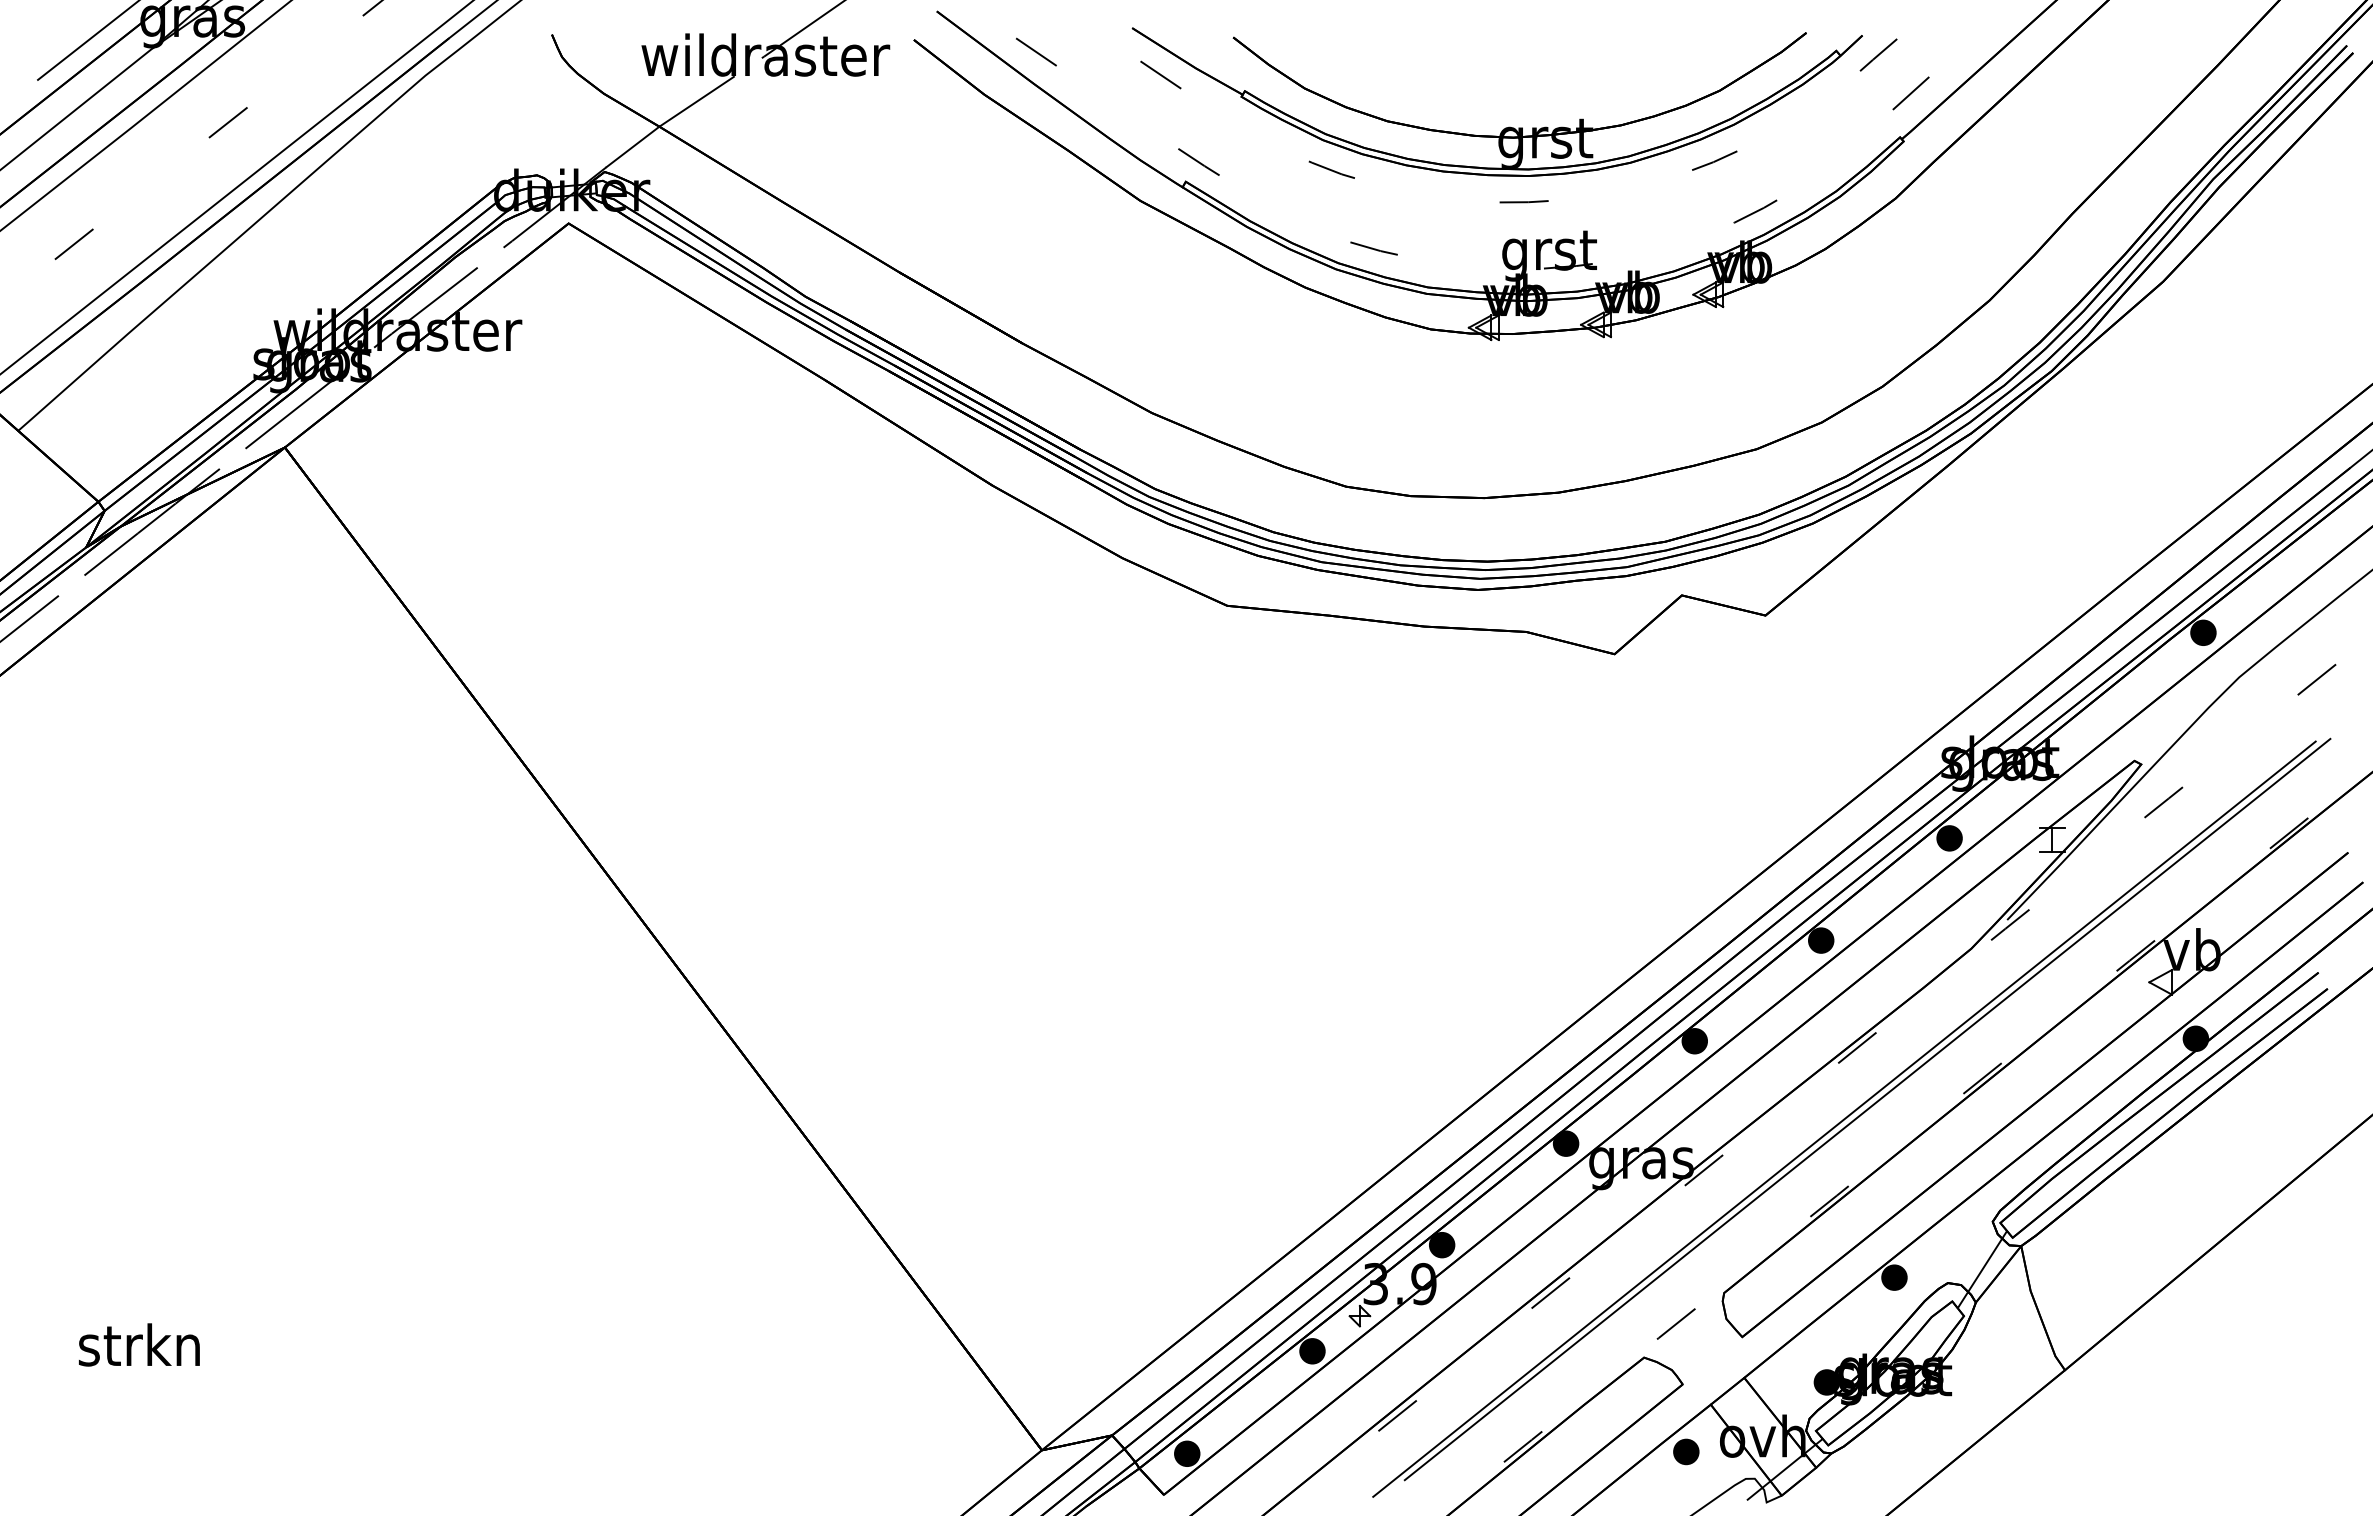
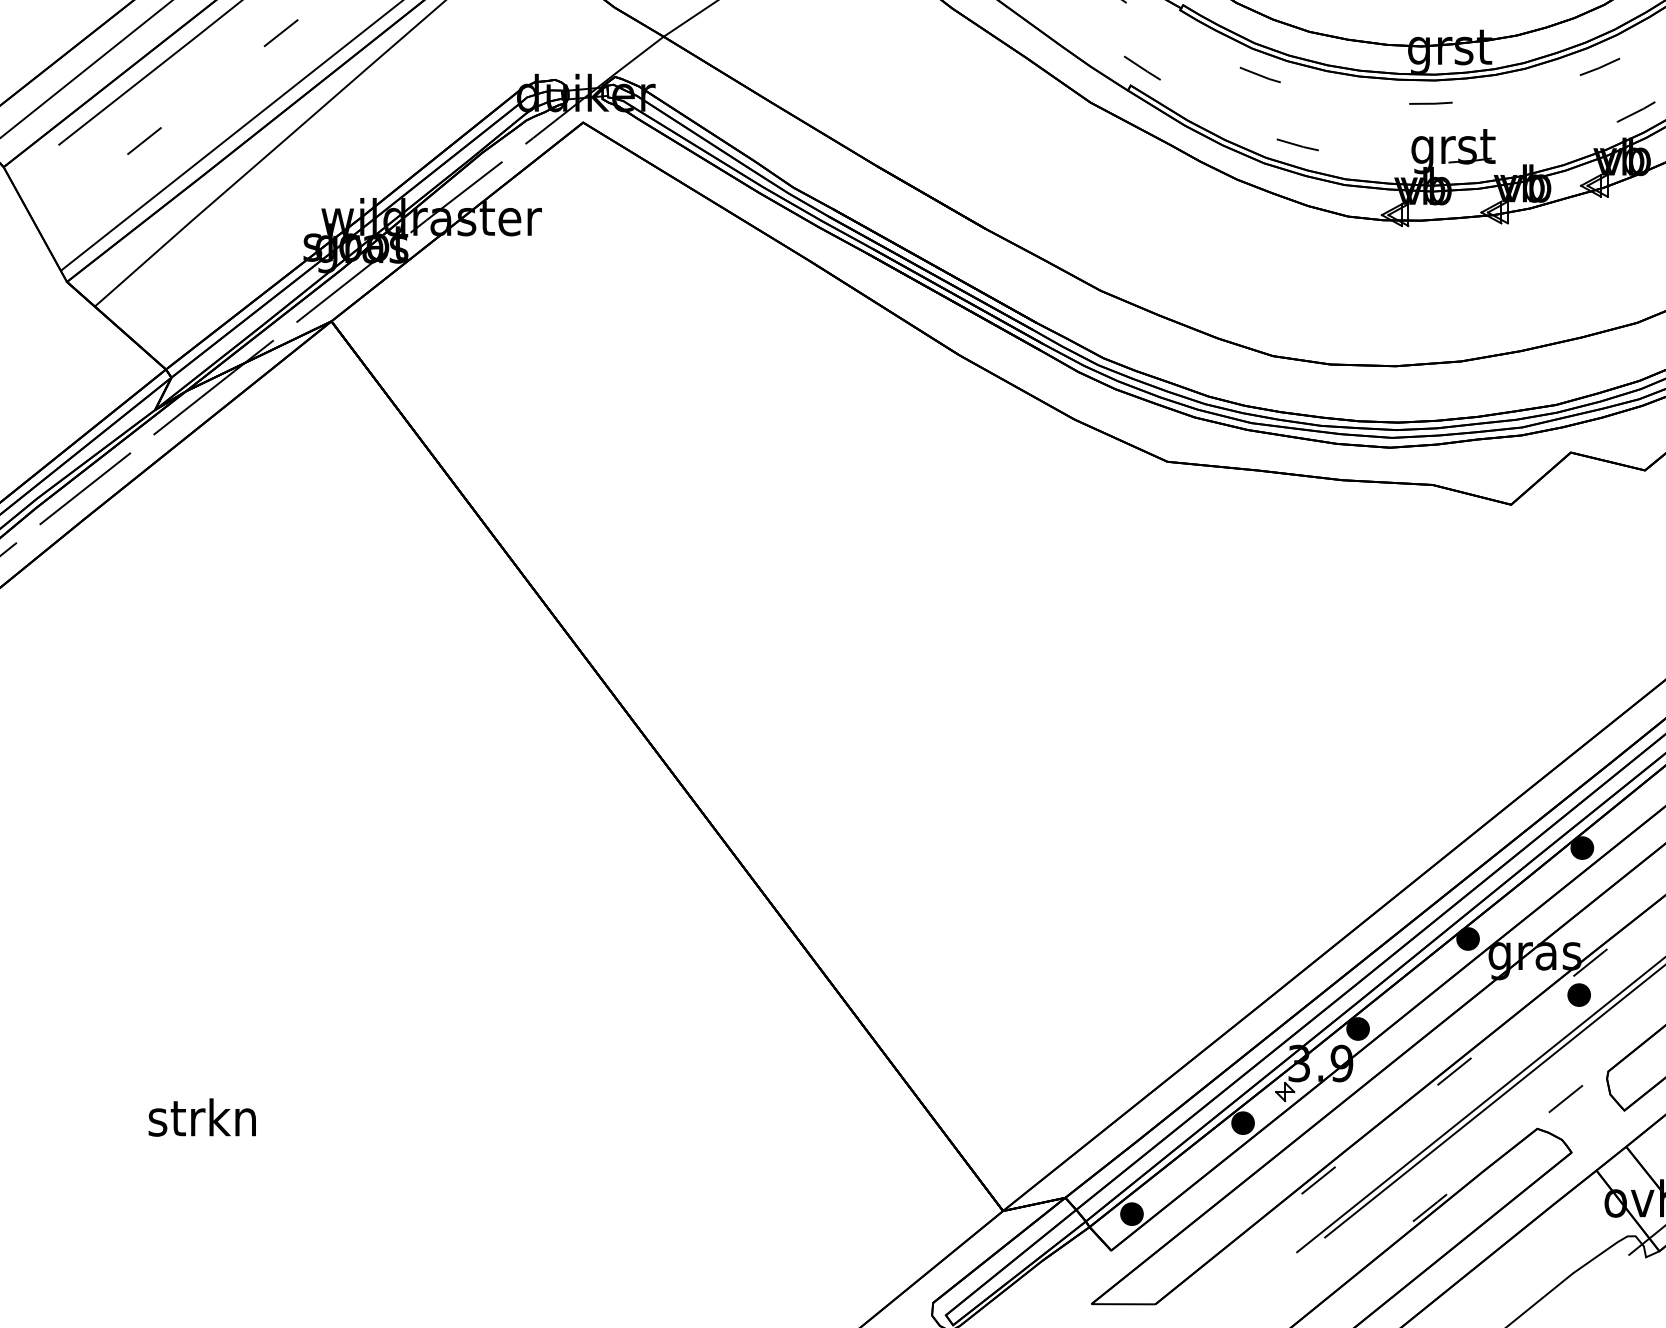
part: (1686, 1451) -> (1579, 994), moved

